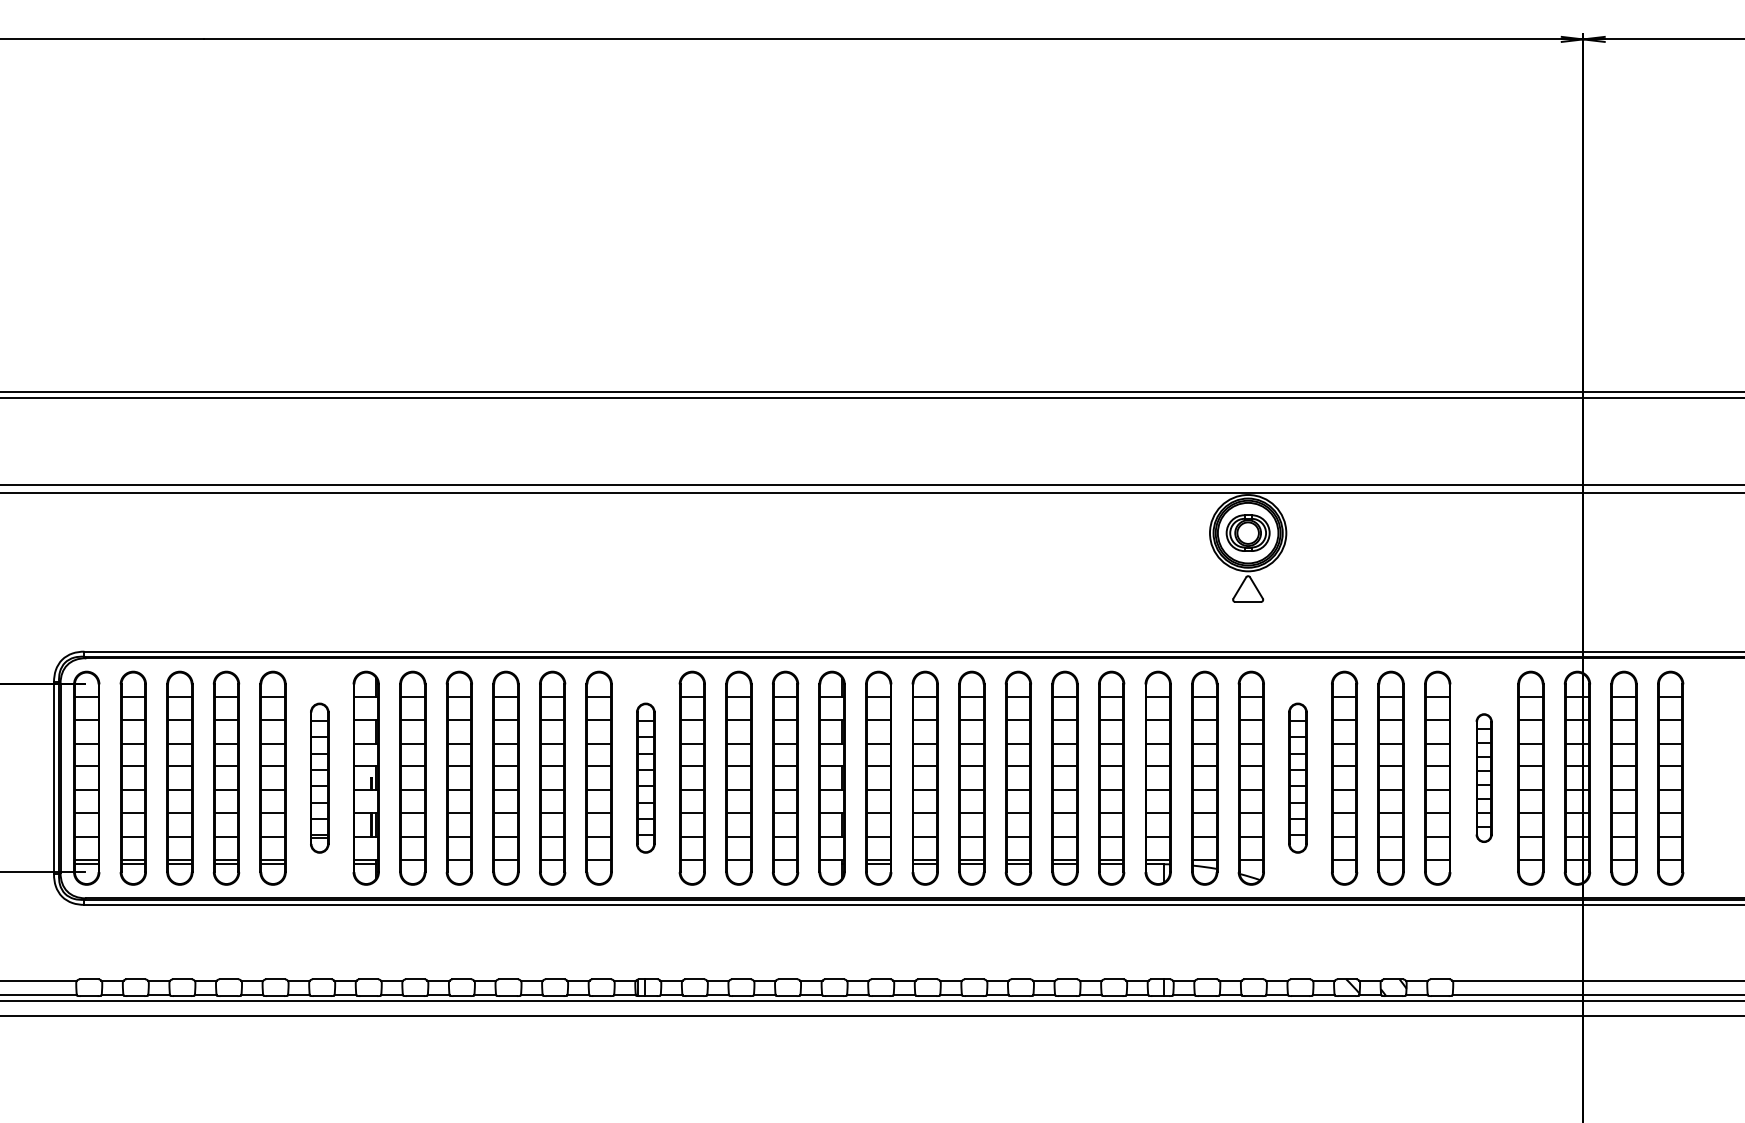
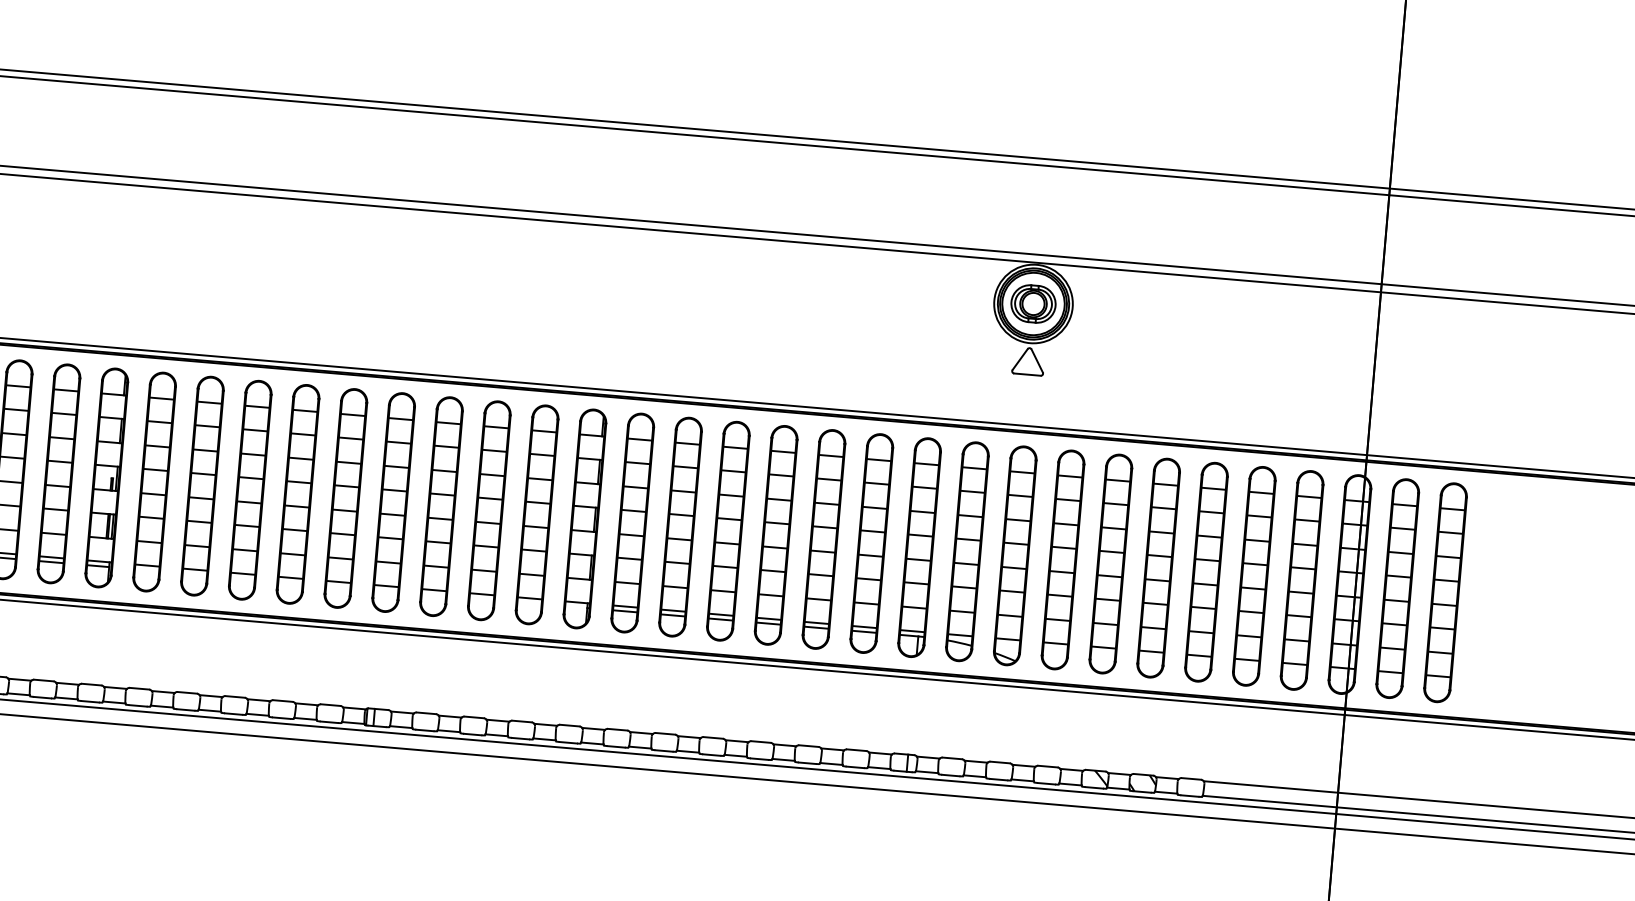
part: (319, 777) -> (58, 473), size x1.43
part: (645, 777) -> (393, 501), size x1.43
part: (1297, 777) -> (1062, 559), size x1.43
part: (1483, 777) -> (1253, 575), size x1.67

